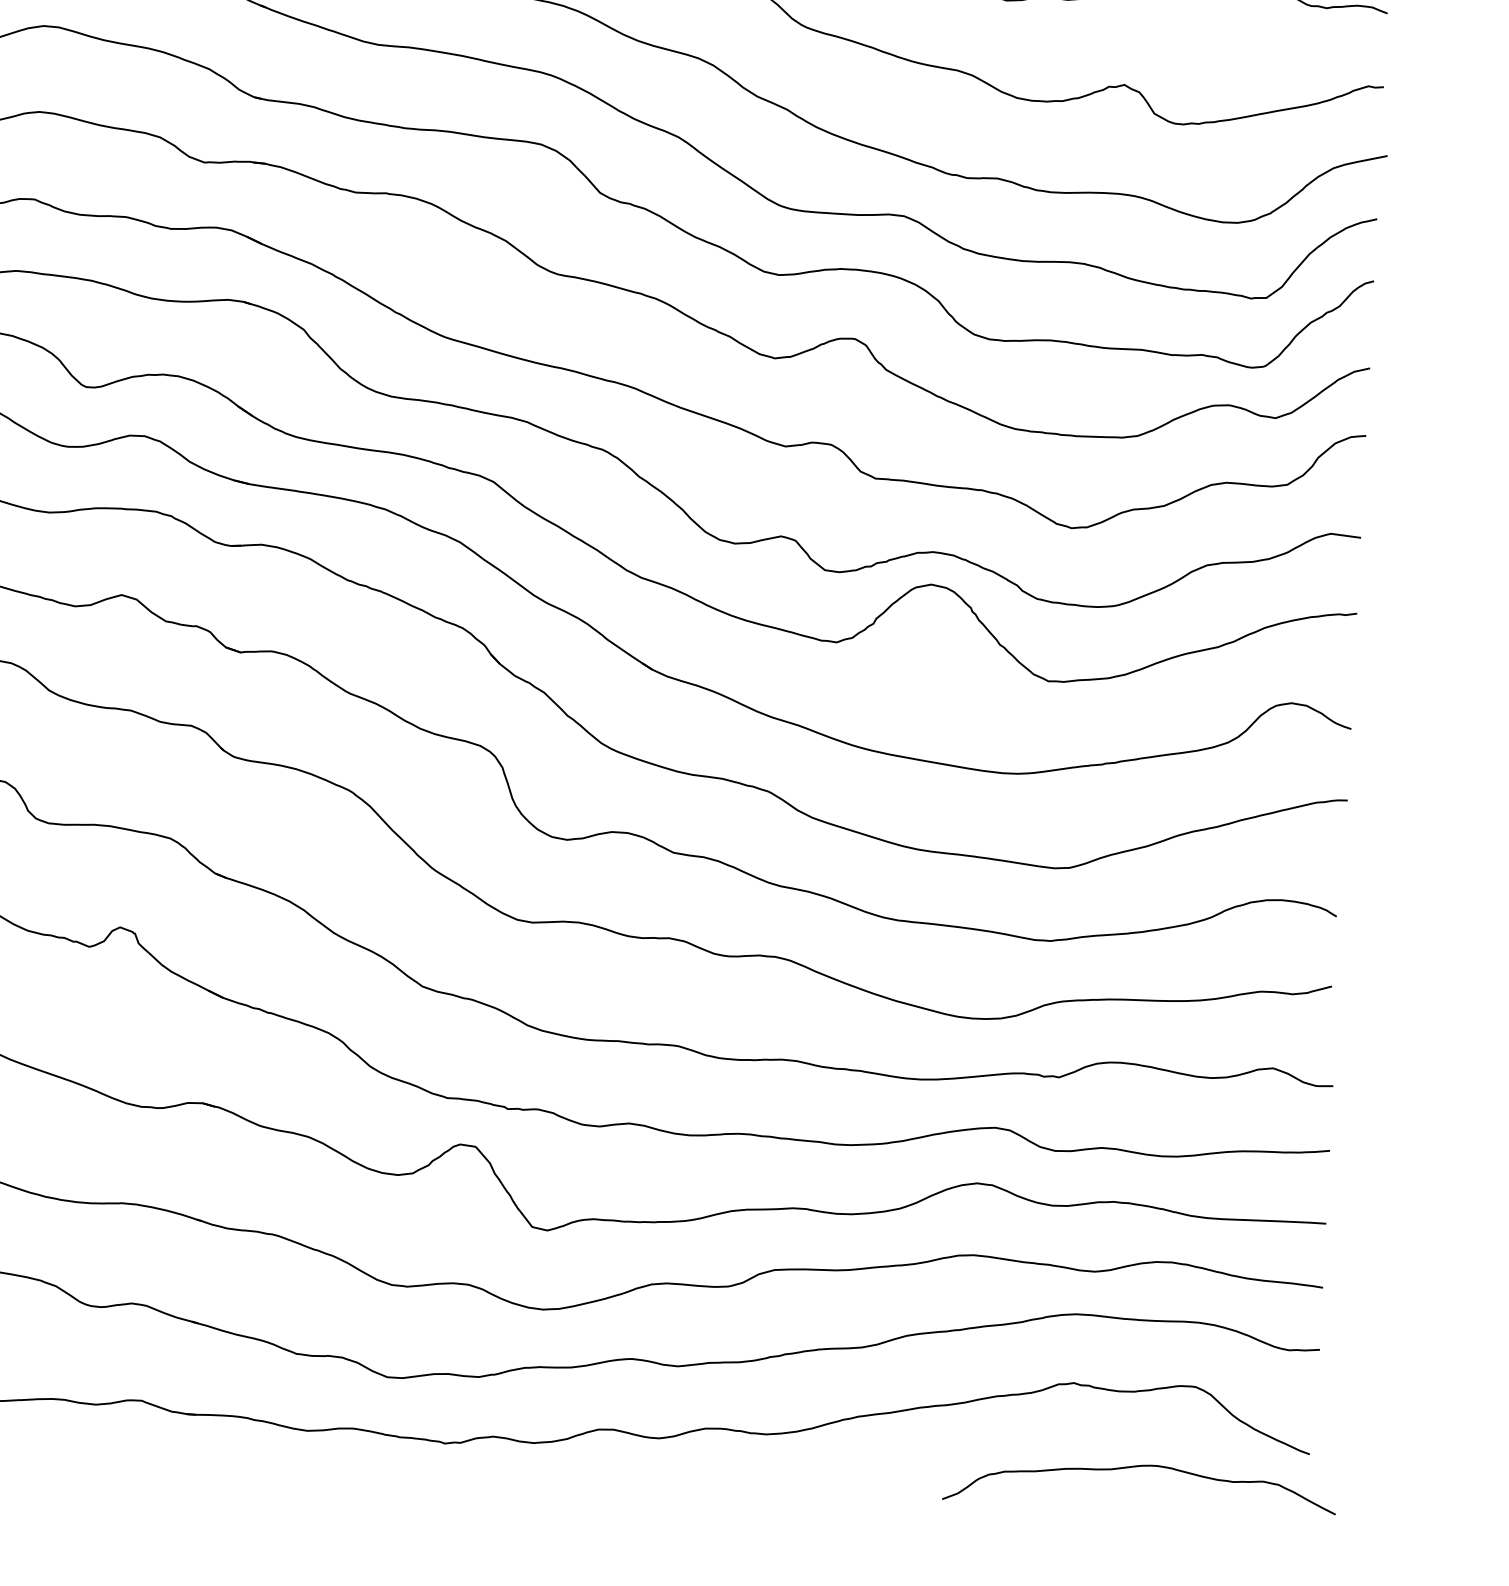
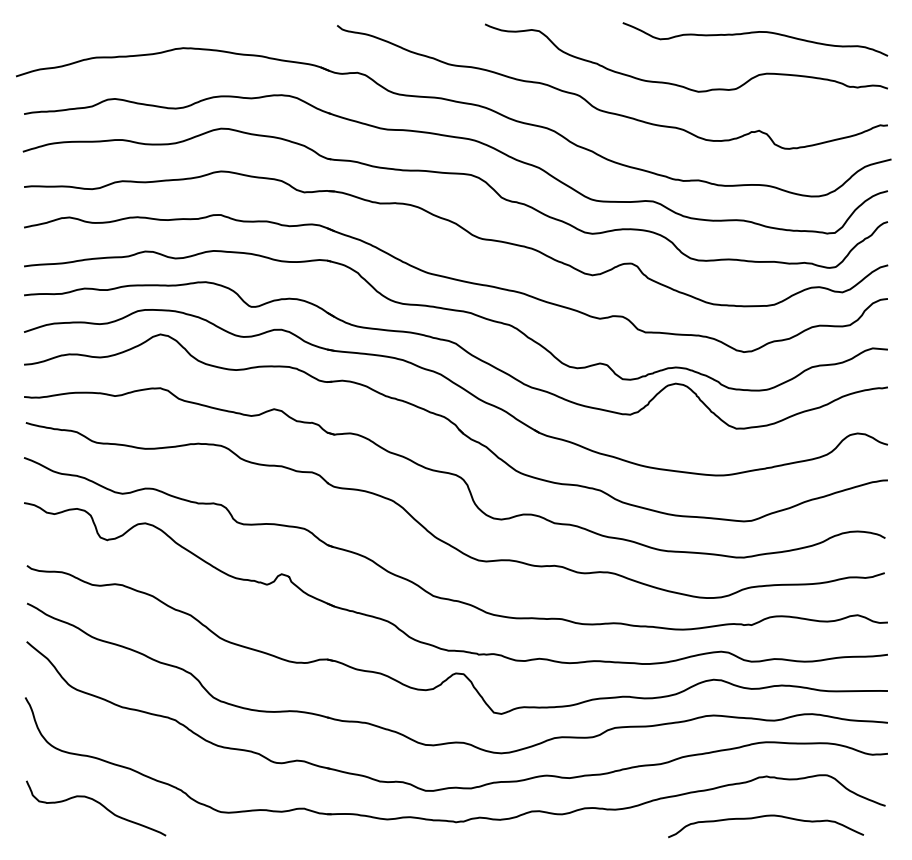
curve: (1135, 1468) -> (763, 817), moved

